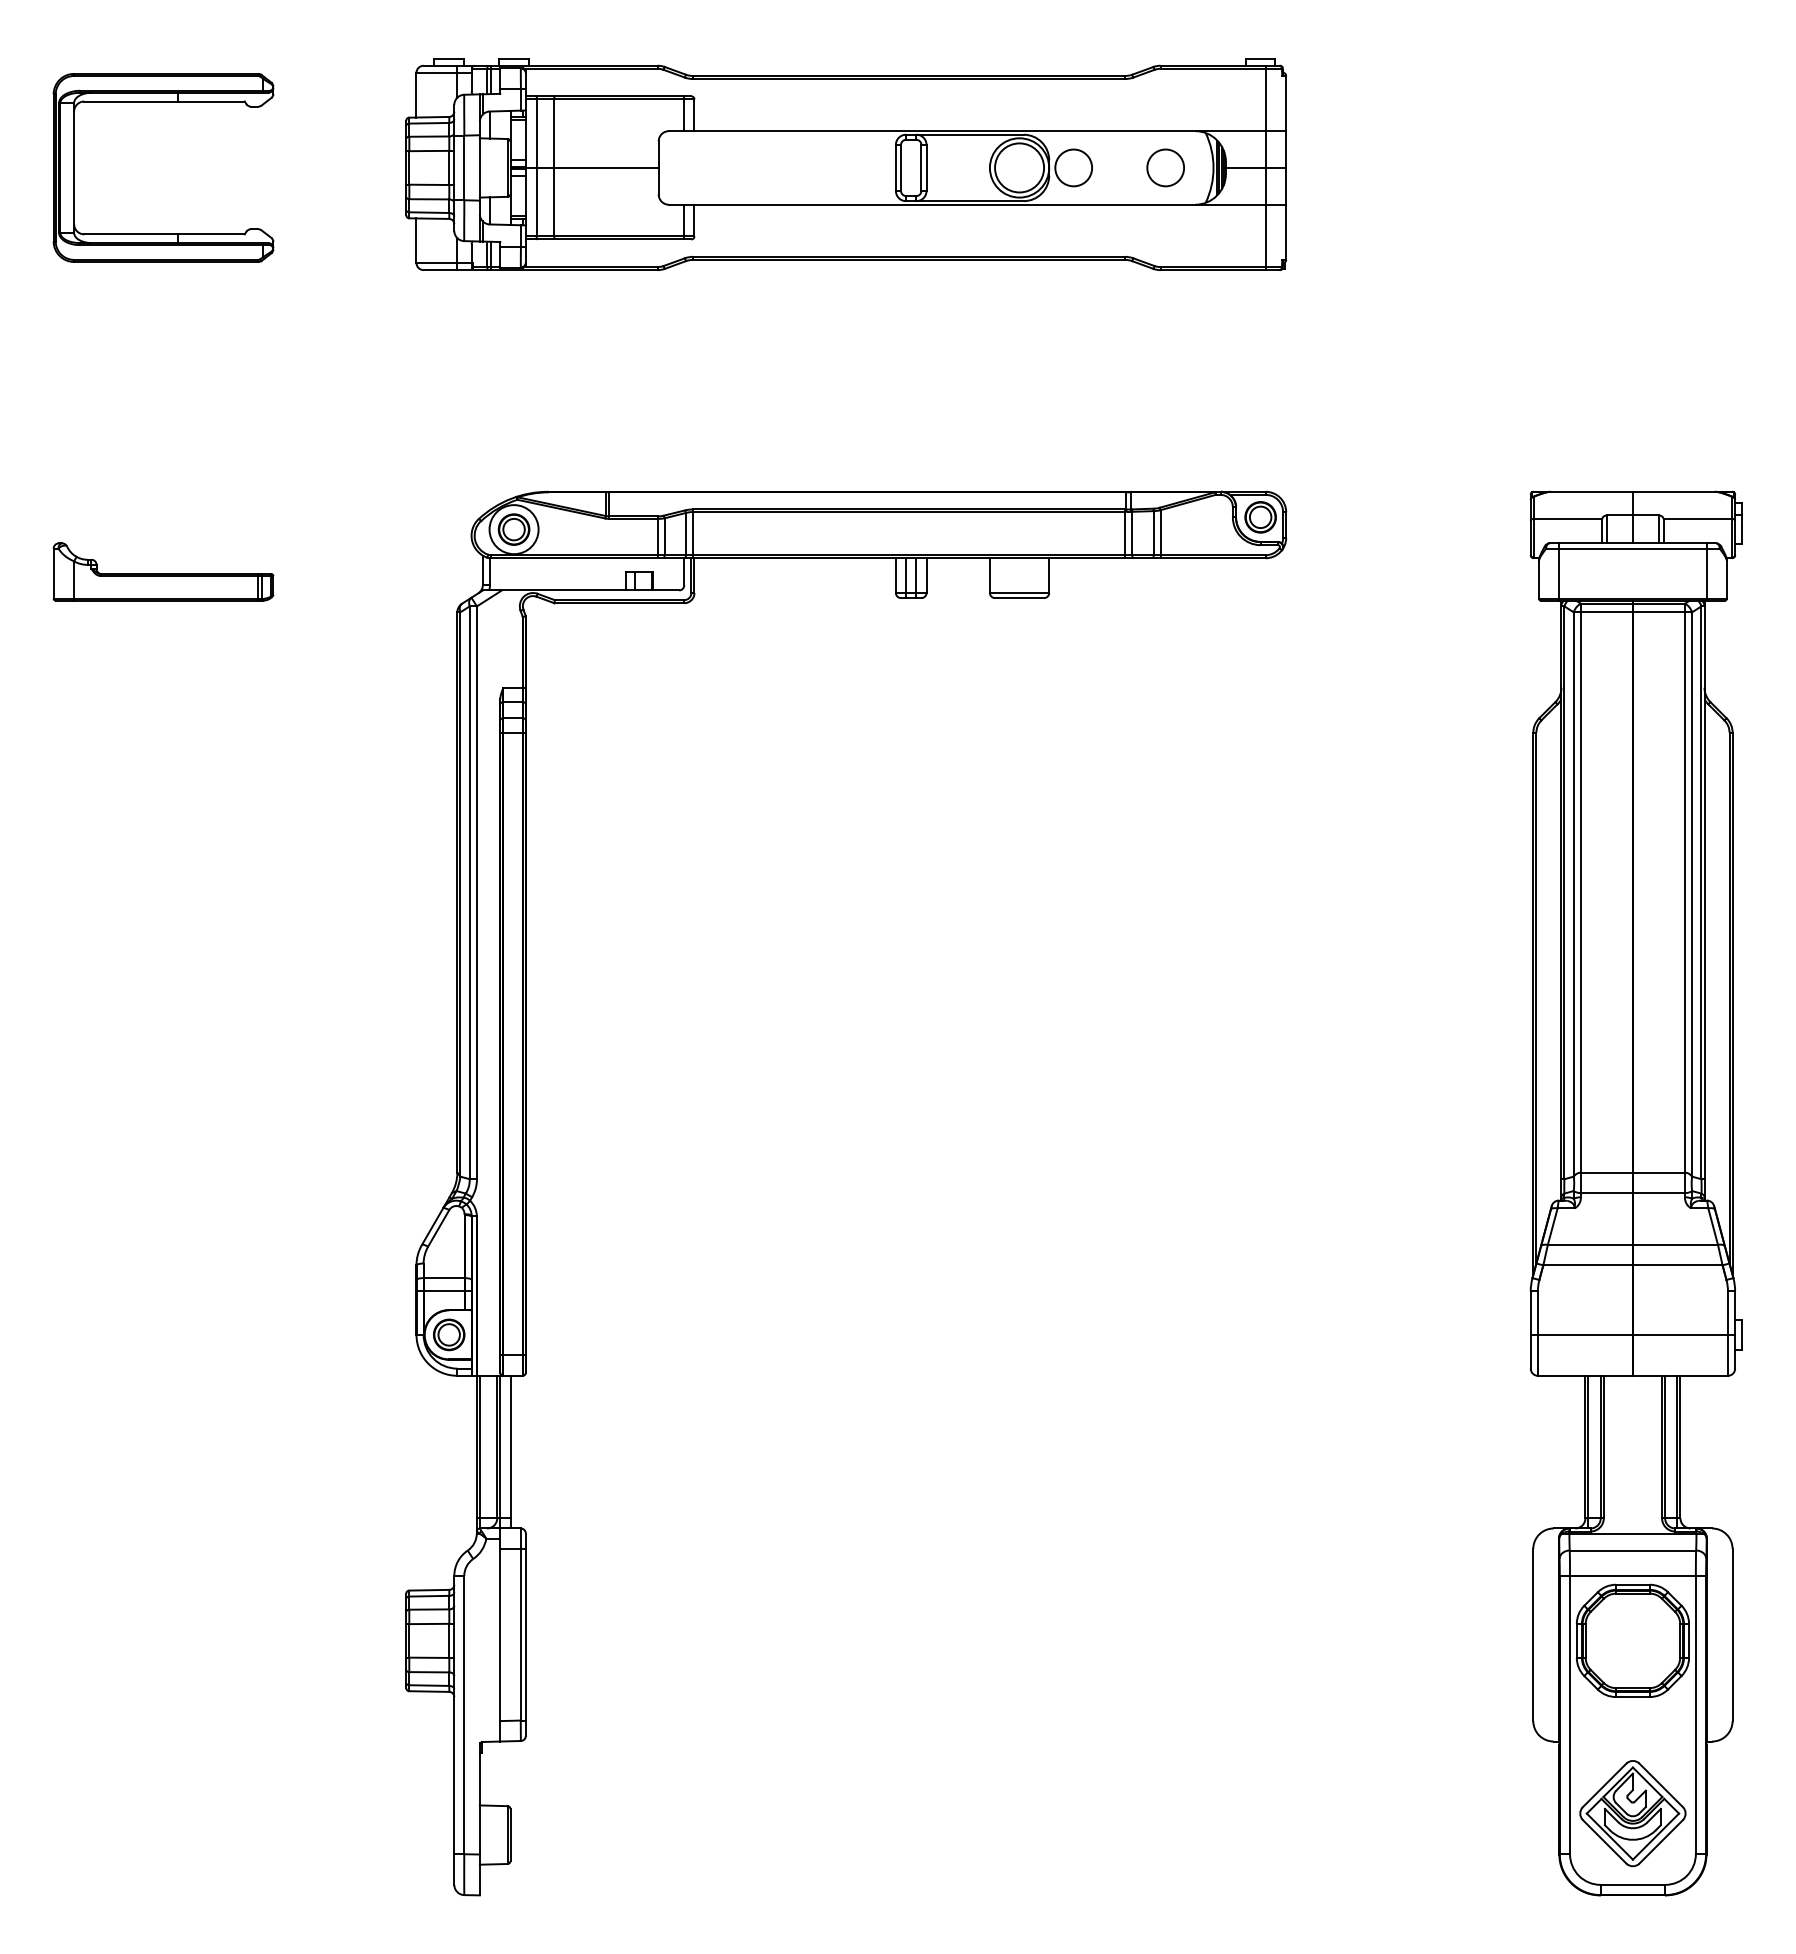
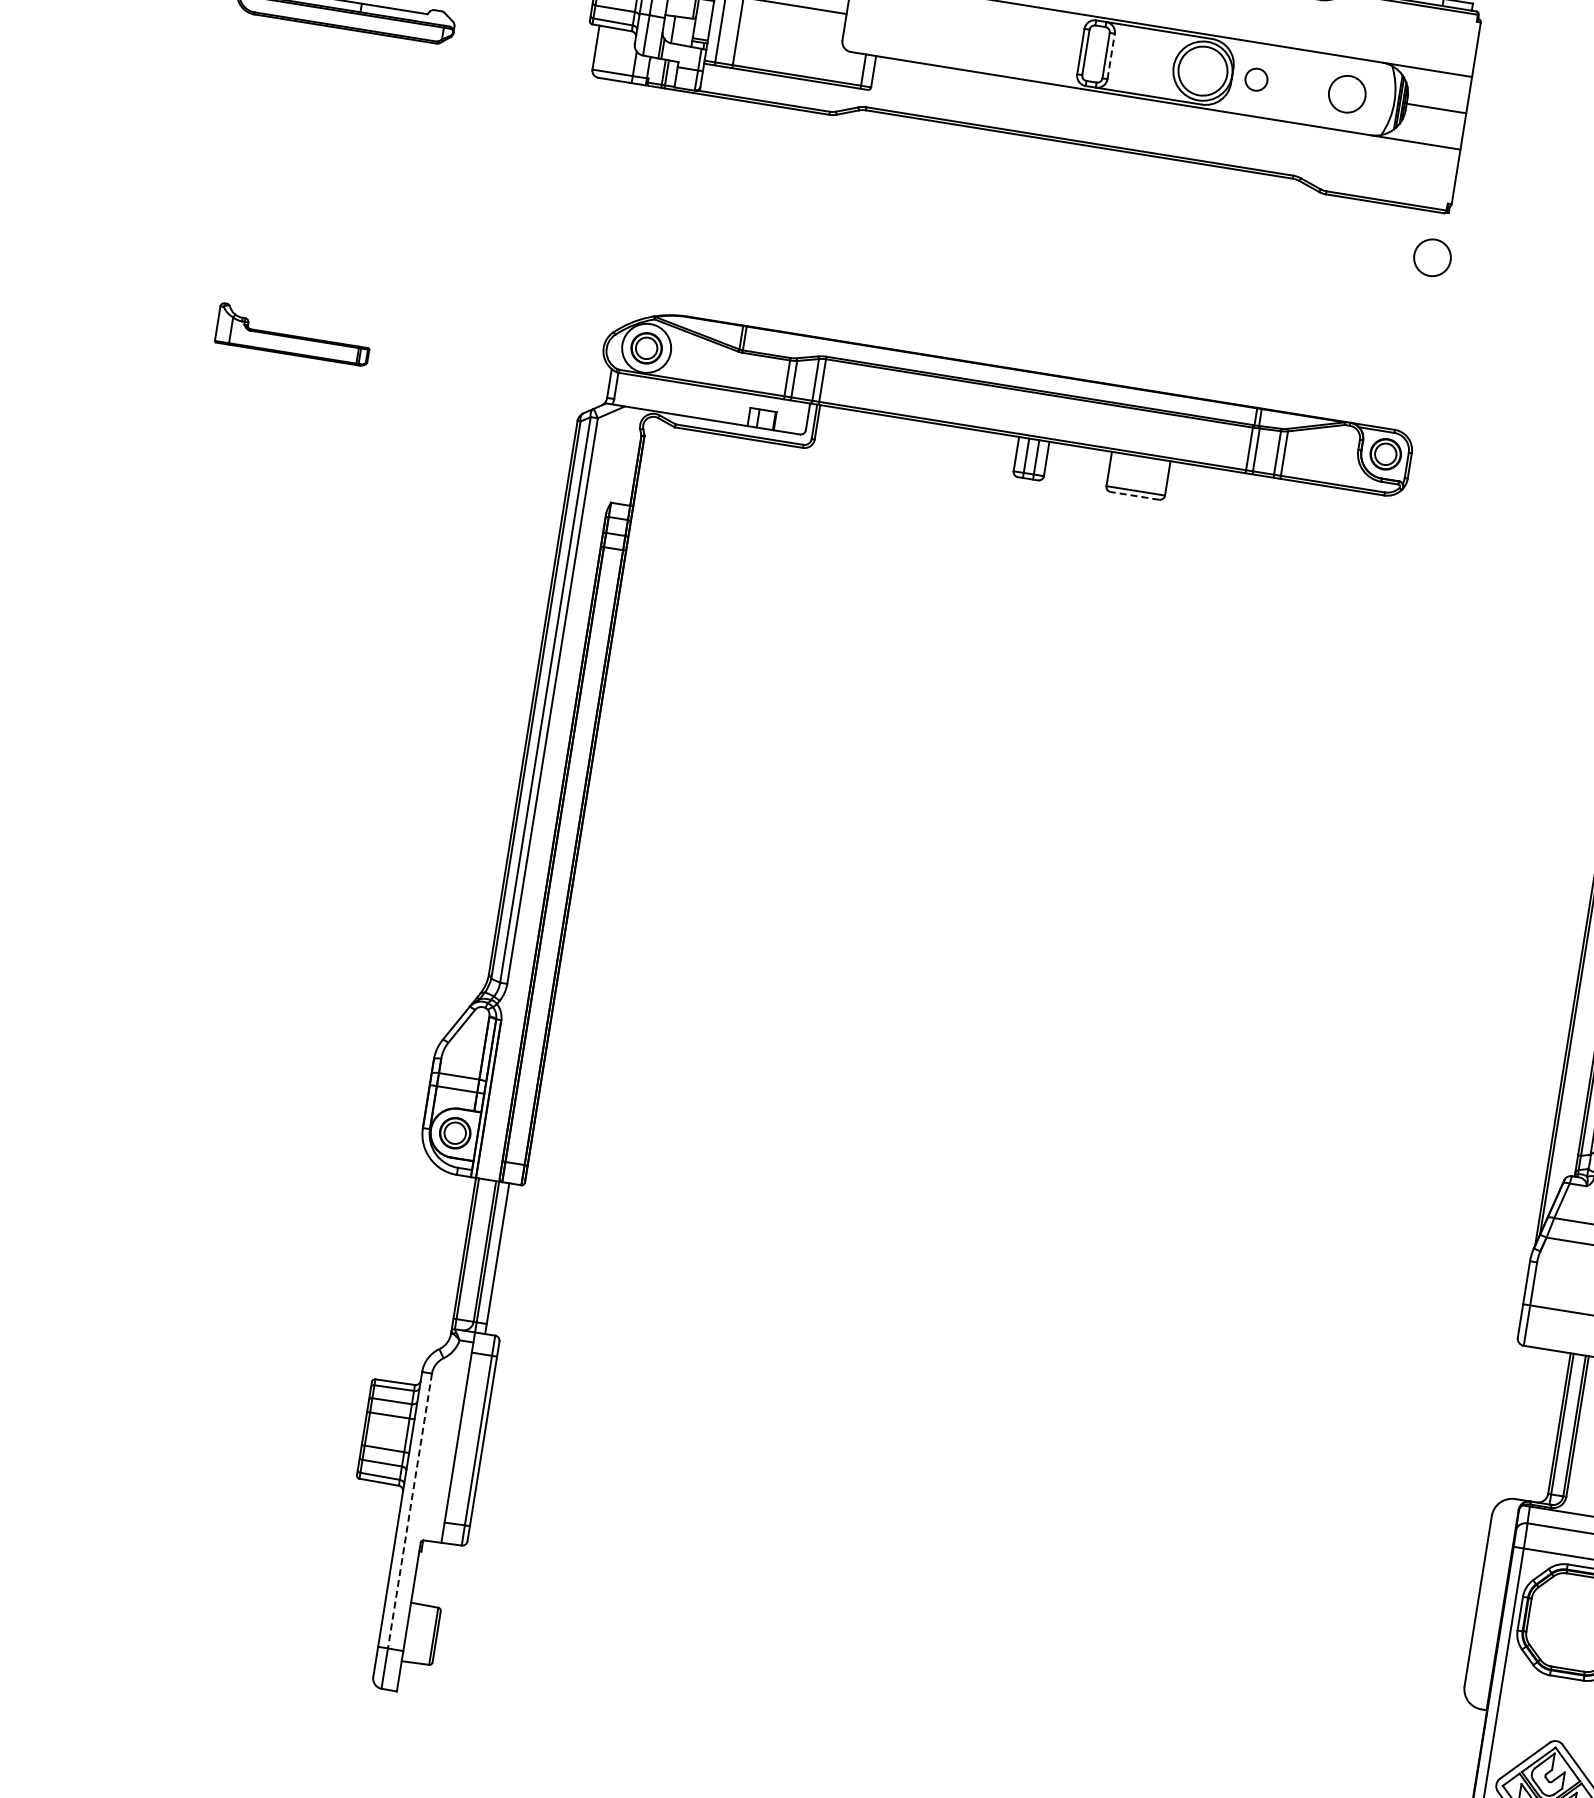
line: (926, 167) -> (1111, 55), solid -> dashed
circle: (1073, 167) -> (1256, 79), size x0.6
line: (1265, 167) -> (1445, 109), removed
circle: (1275, 315) -> (1432, 257), added
part: (163, 571) -> (293, 334), size x0.7
line: (1019, 598) -> (1134, 496), solid -> dashed
line: (464, 1715) -> (410, 1511), solid -> dashed

